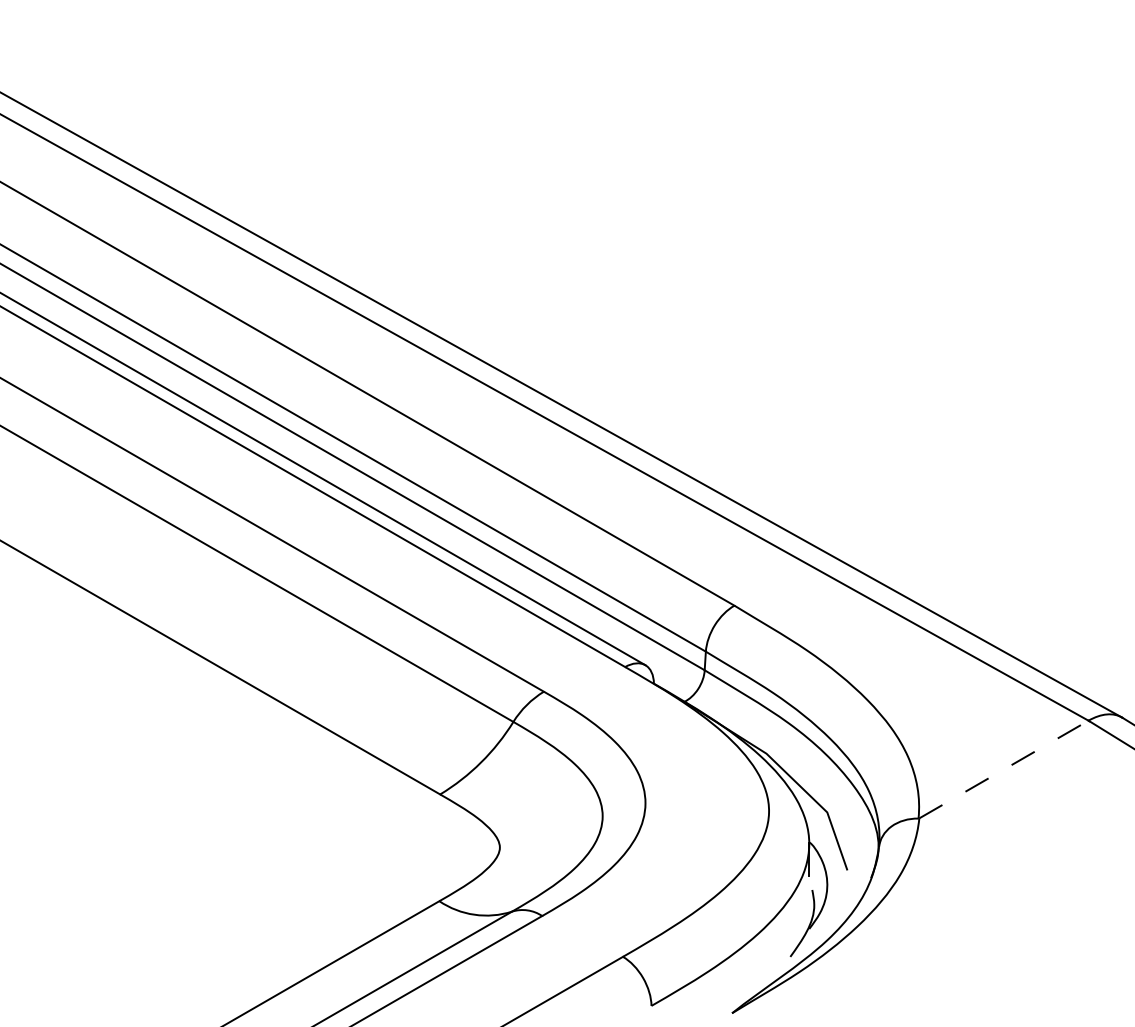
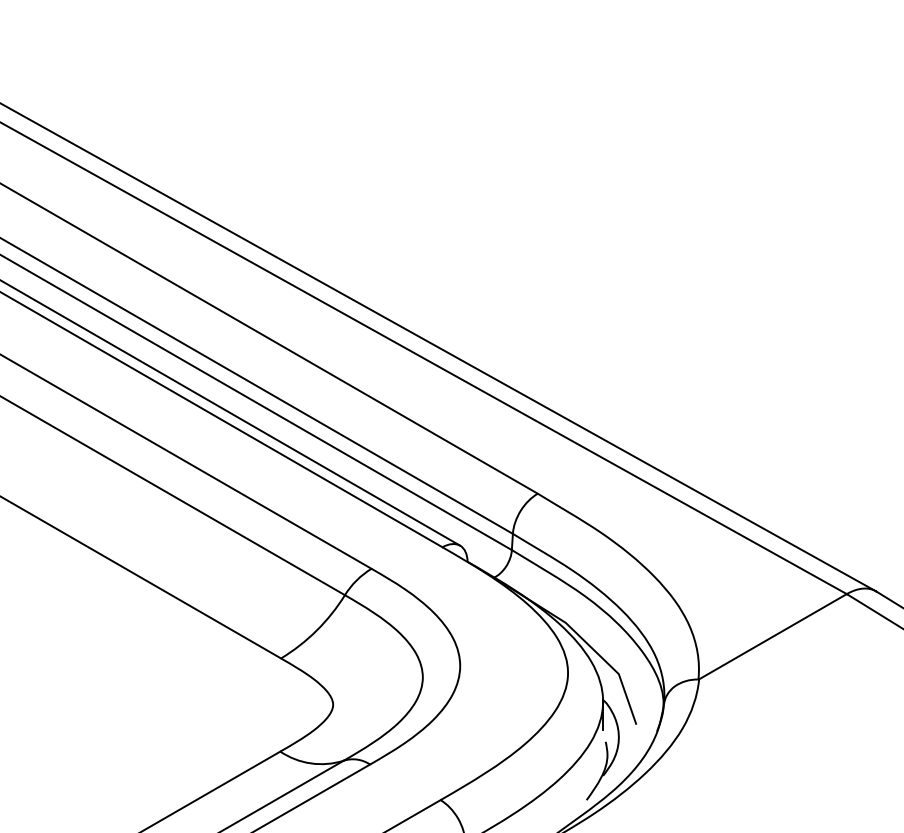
line: (1003, 769) -> (772, 636), dashed -> solid

